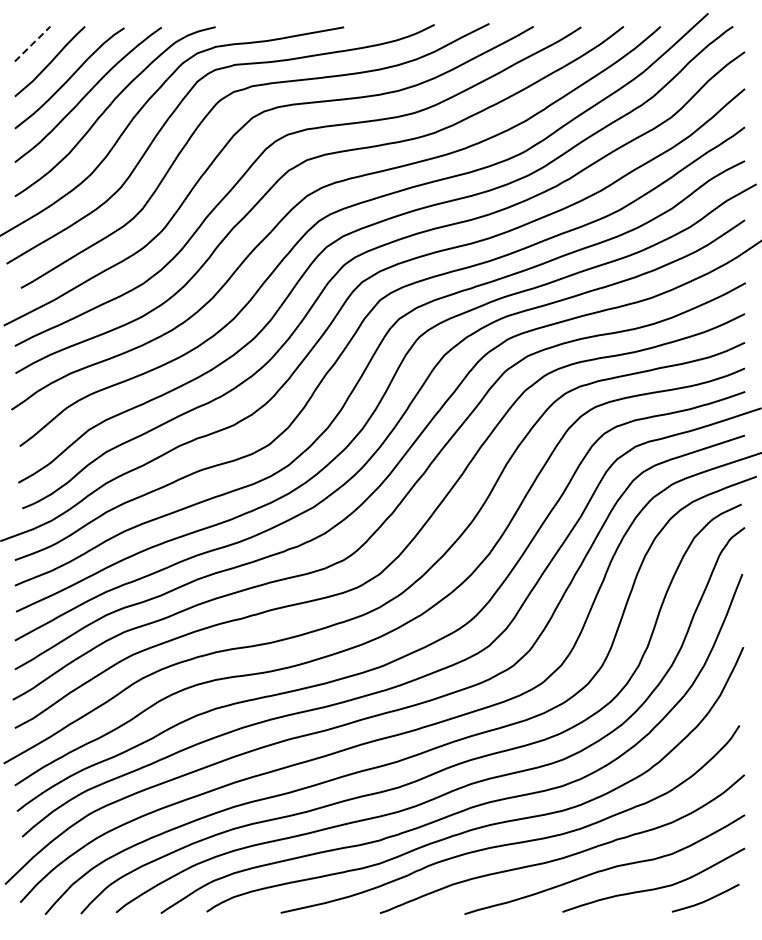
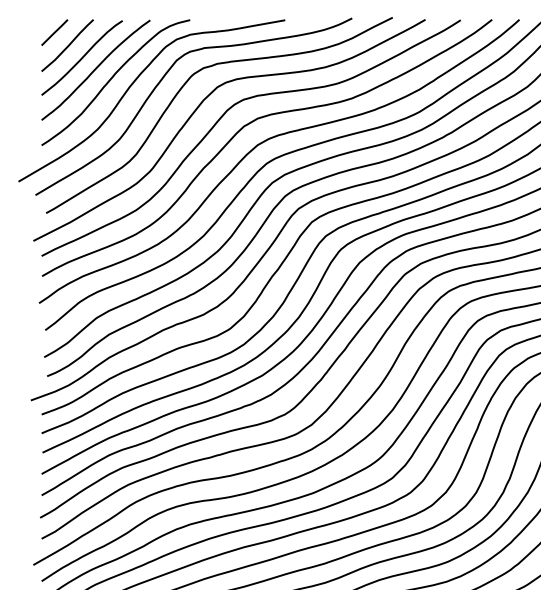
line: (33, 43) -> (55, 32), dashed -> solid

